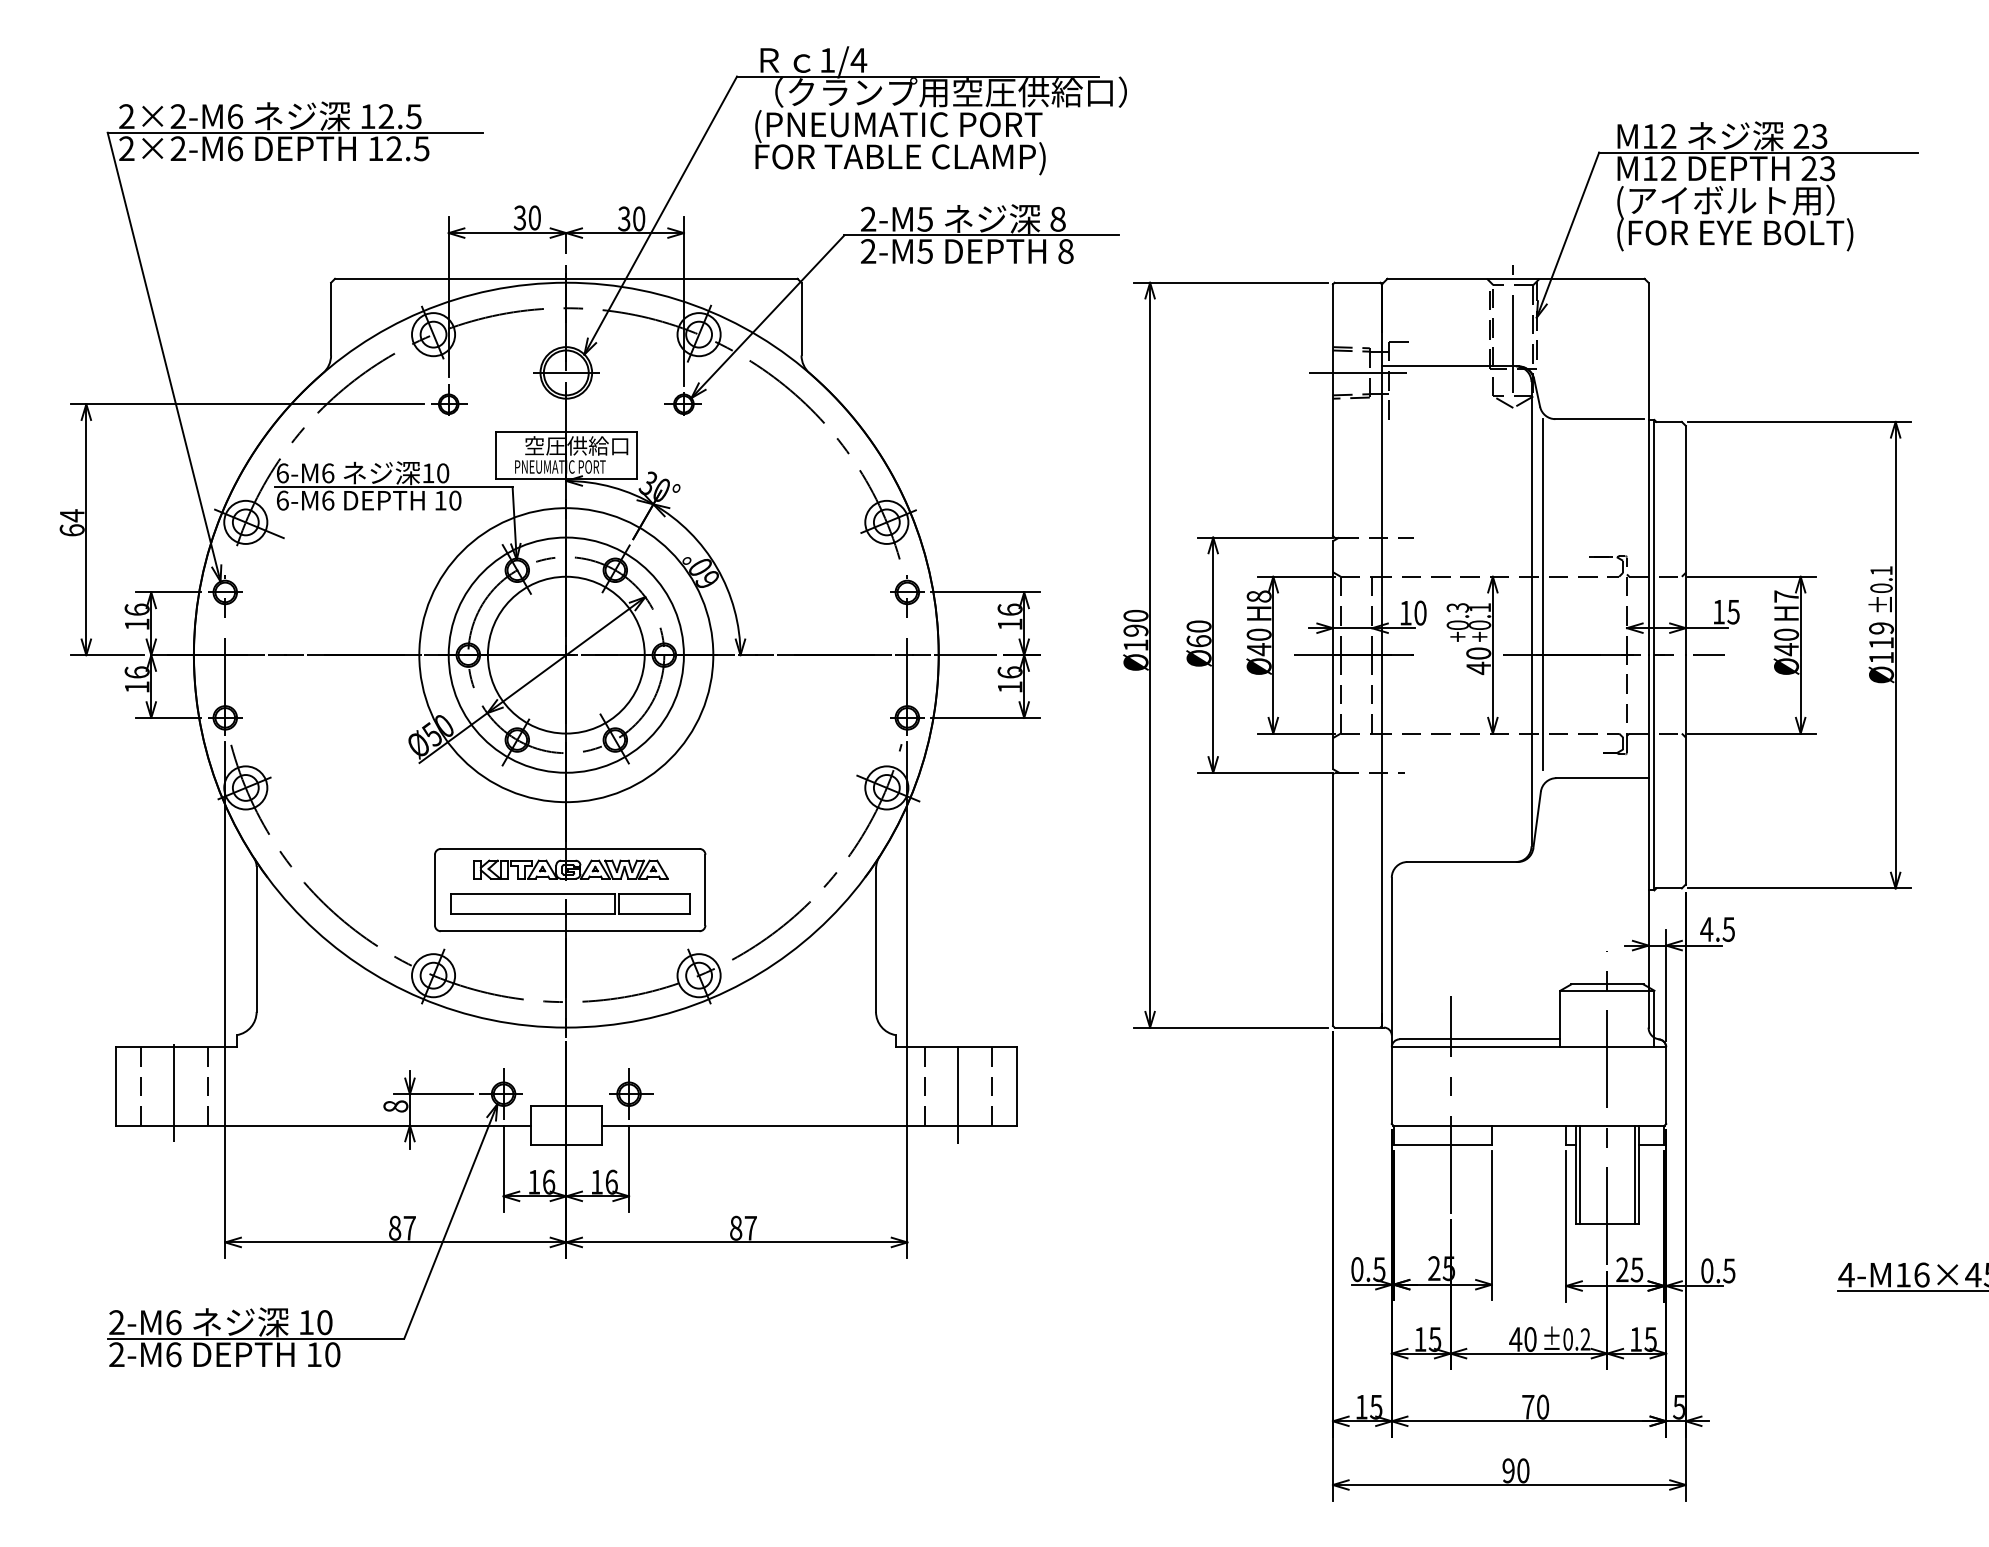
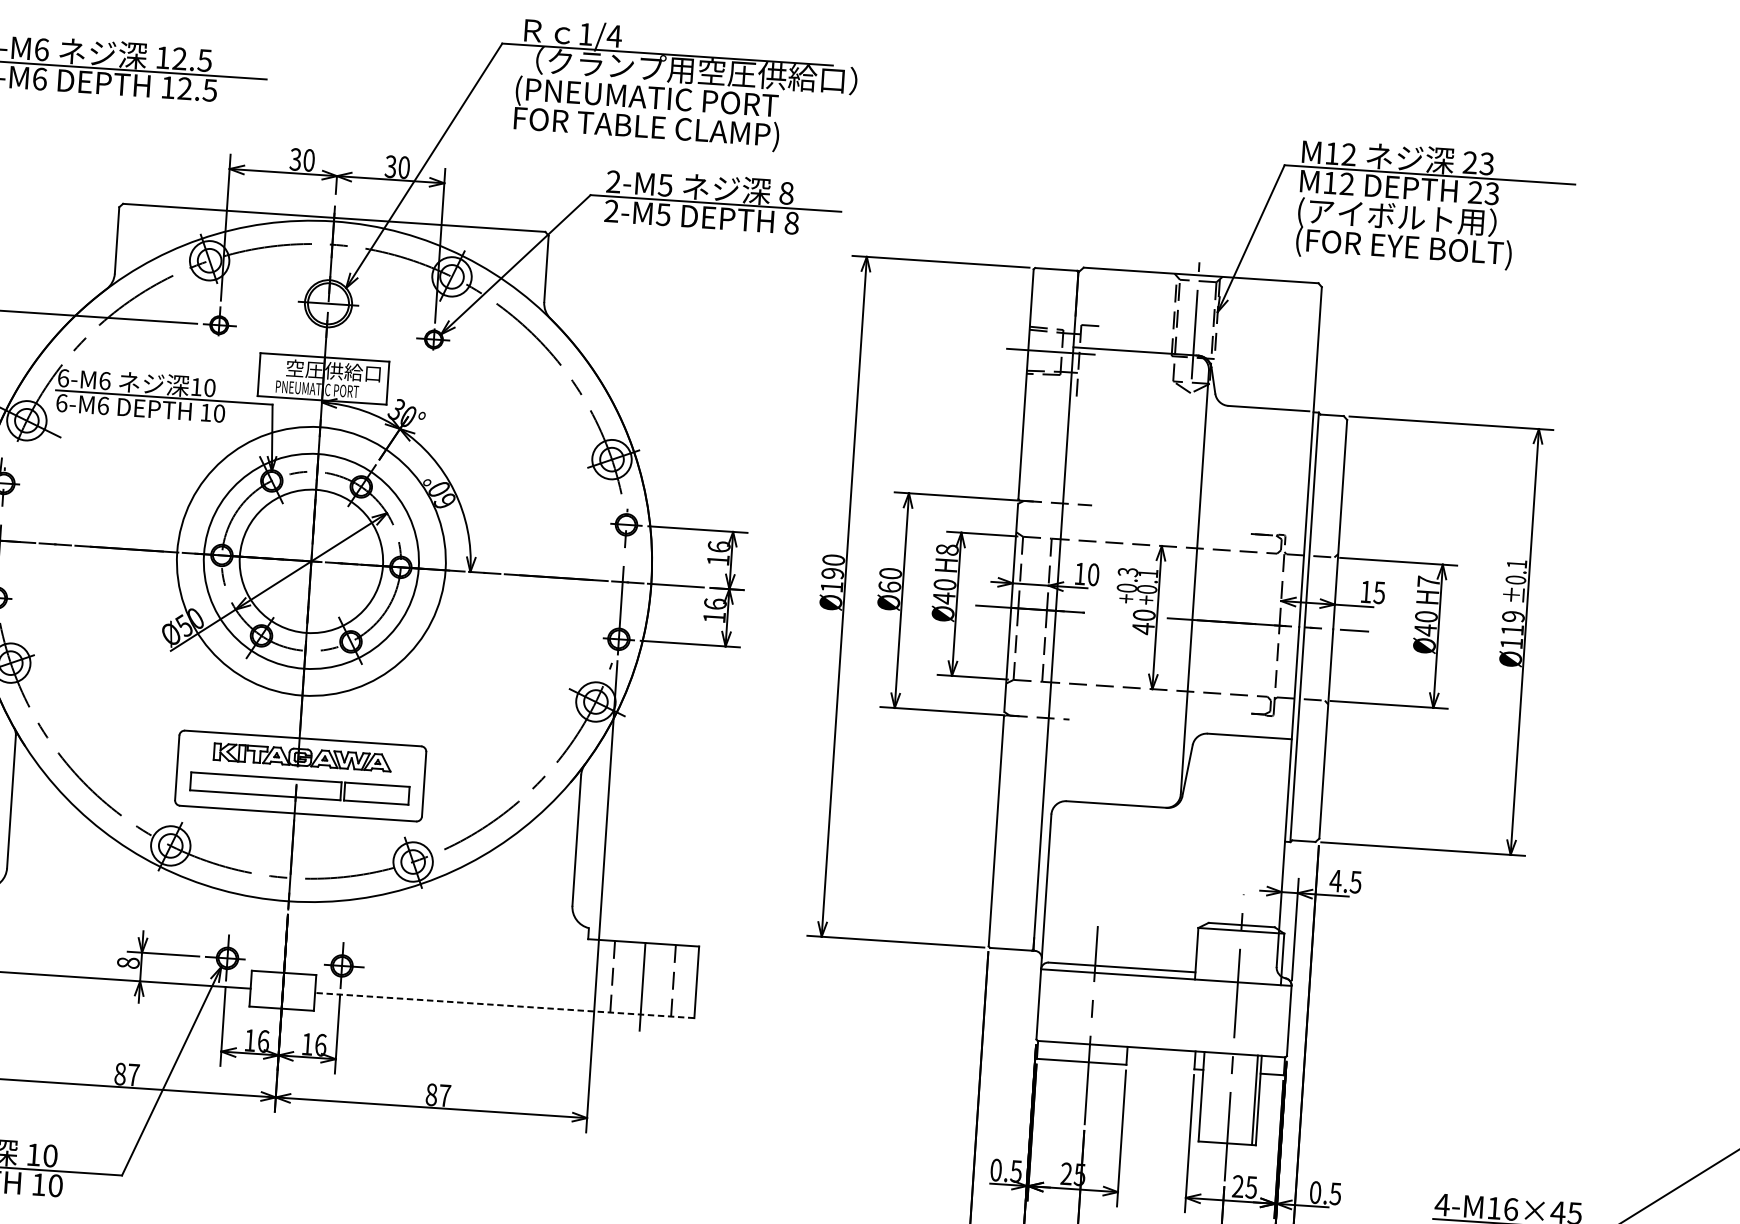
line: (1542, 594) -> (1206, 565), removed
line: (809, 1125) -> (504, 1005), solid -> dashed
line: (1580, 1174) -> (1205, 1096), removed

